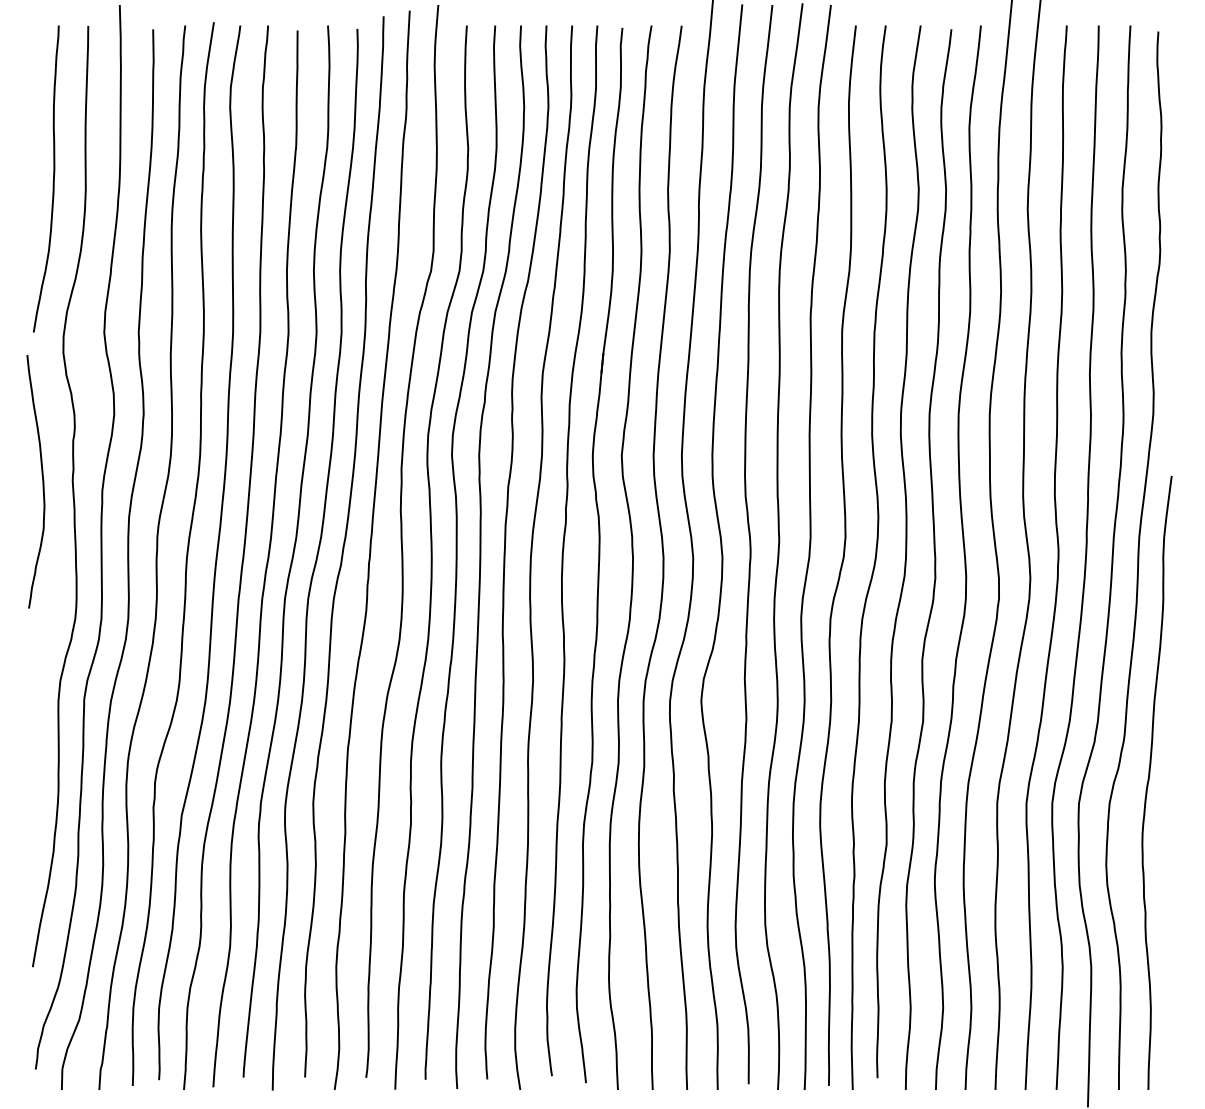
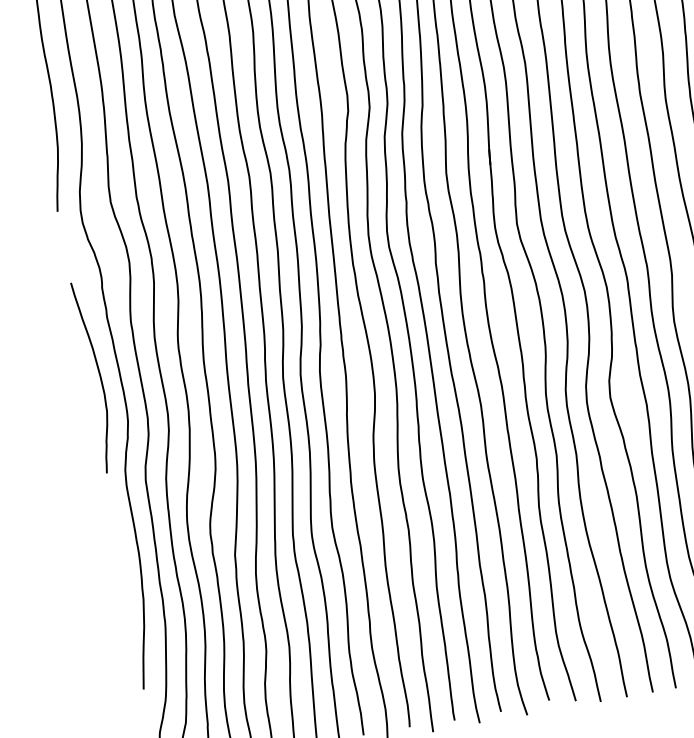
curve: (42, 481) -> (99, 375), moved

